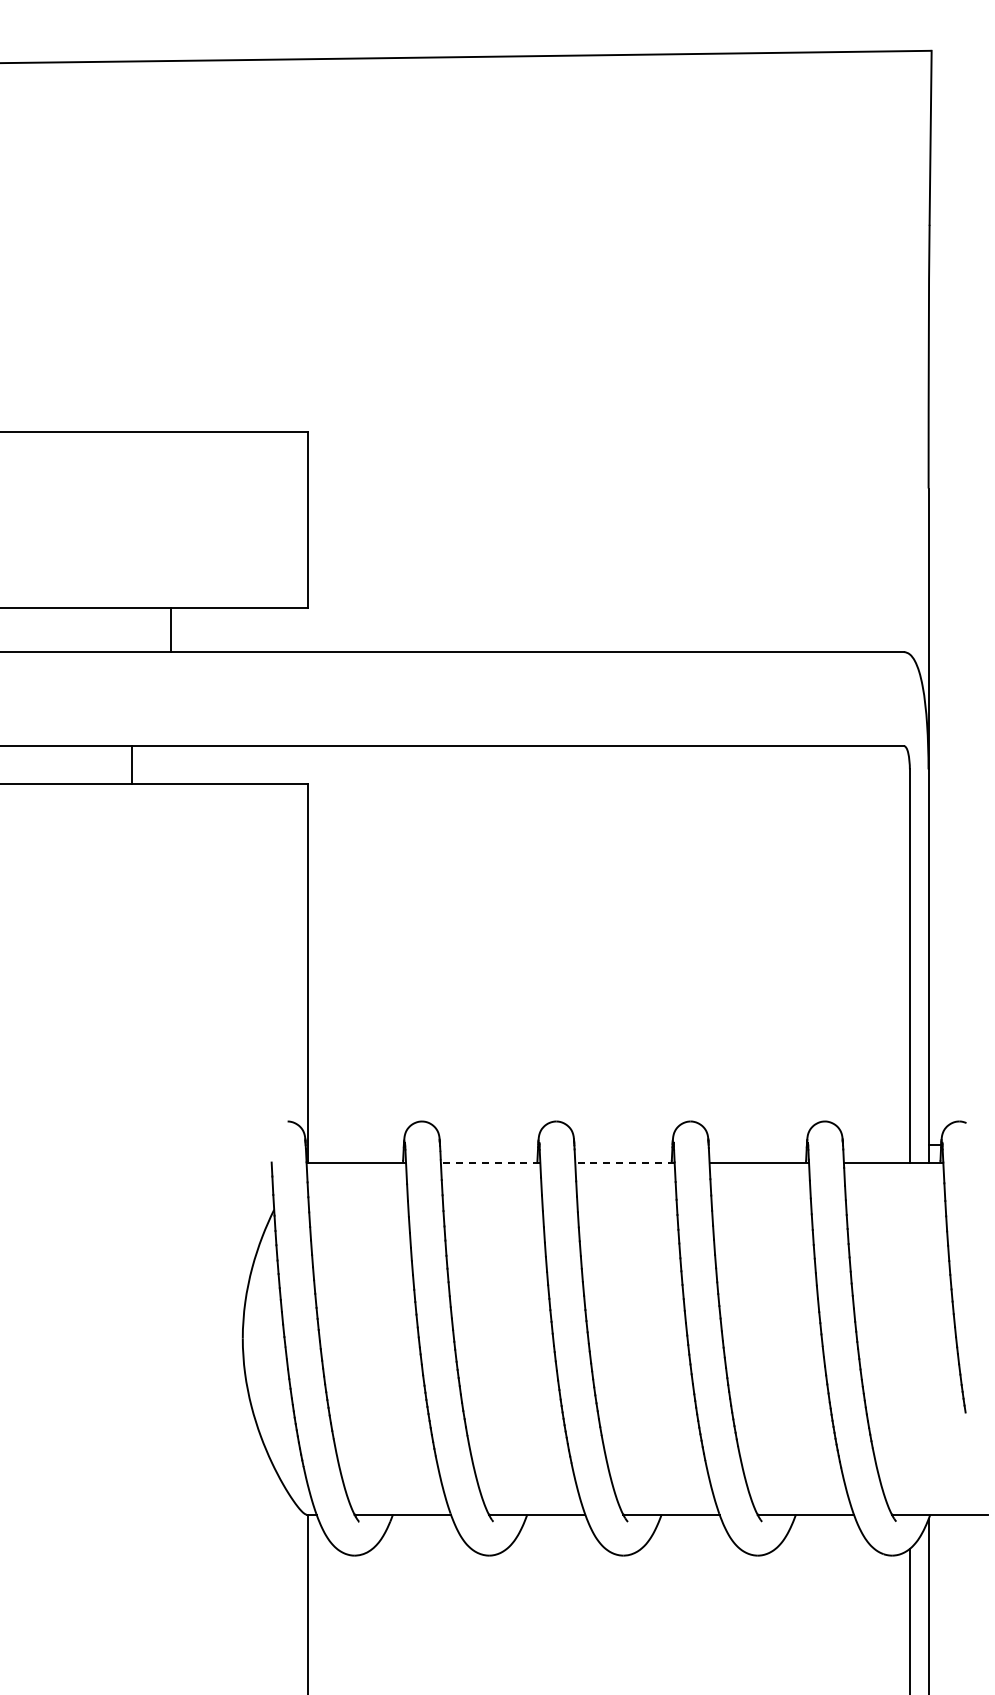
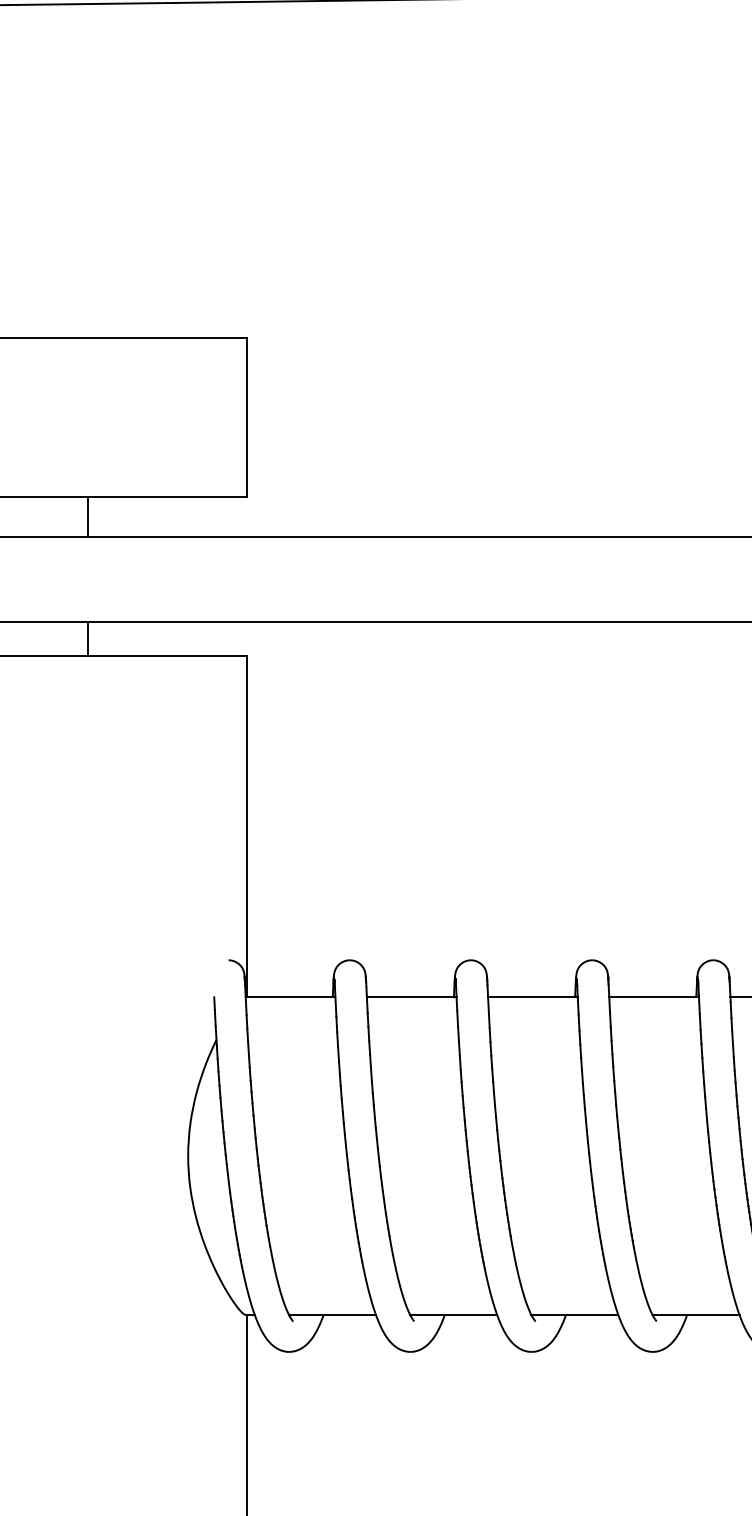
line: (171, 630) -> (88, 517), moved
line: (490, 1162) -> (411, 997), dashed -> solid
line: (624, 1162) -> (532, 997), dashed -> solid

